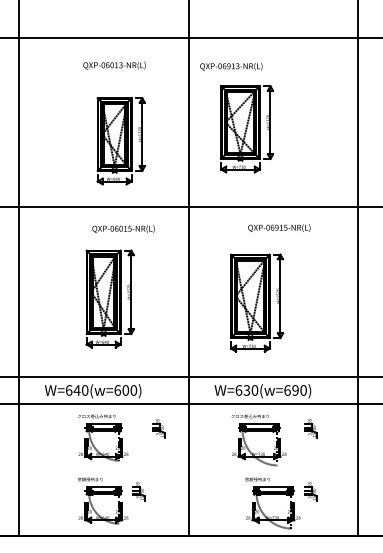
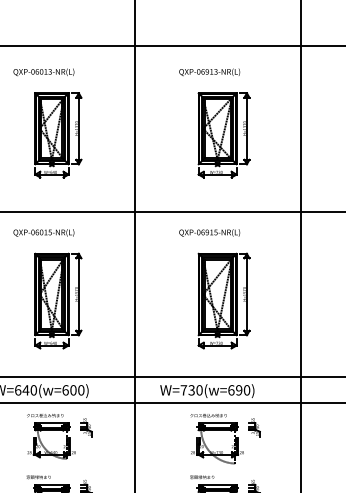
text: (114, 65) -> (43, 72), moved
text: (231, 66) -> (209, 72), moved
part: (247, 129) -> (224, 135), moved
part: (120, 141) -> (57, 135), moved
text: (279, 228) -> (209, 233), moved
text: (123, 229) -> (43, 233), moved
part: (257, 302) -> (224, 300), moved
text: (238, 390) -> (183, 390), W=630(w=690) -> W=730(w=690)
part: (158, 428) -> (85, 427), moved
part: (258, 431) -> (216, 430), moved

